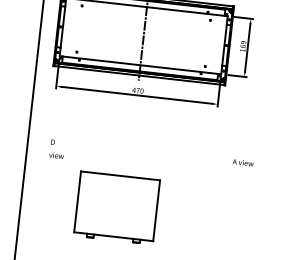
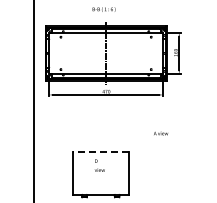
text: (56, 149) -> (99, 165), moved
text: (243, 162) -> (161, 133), moved
line: (119, 176) -> (100, 152), solid -> dashed

